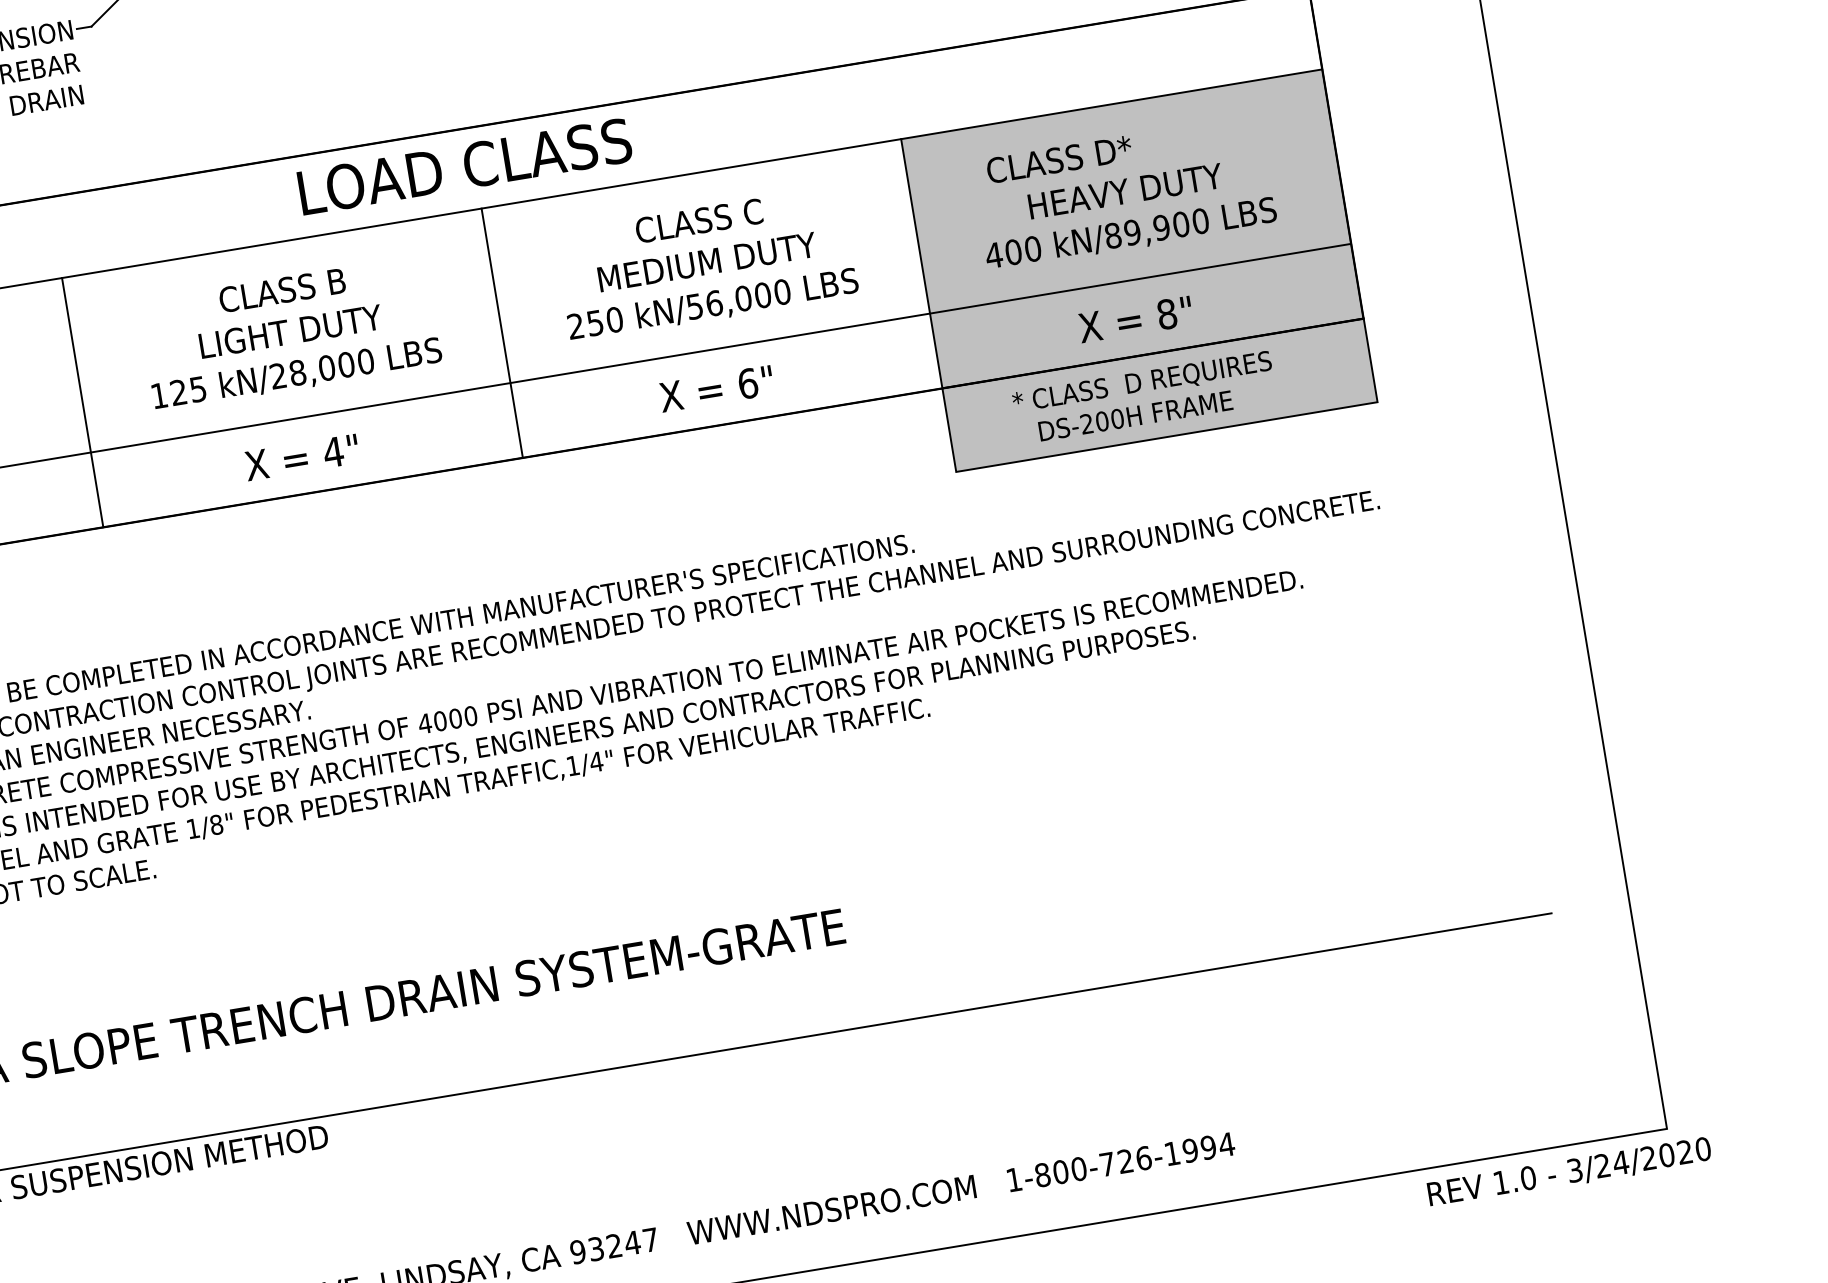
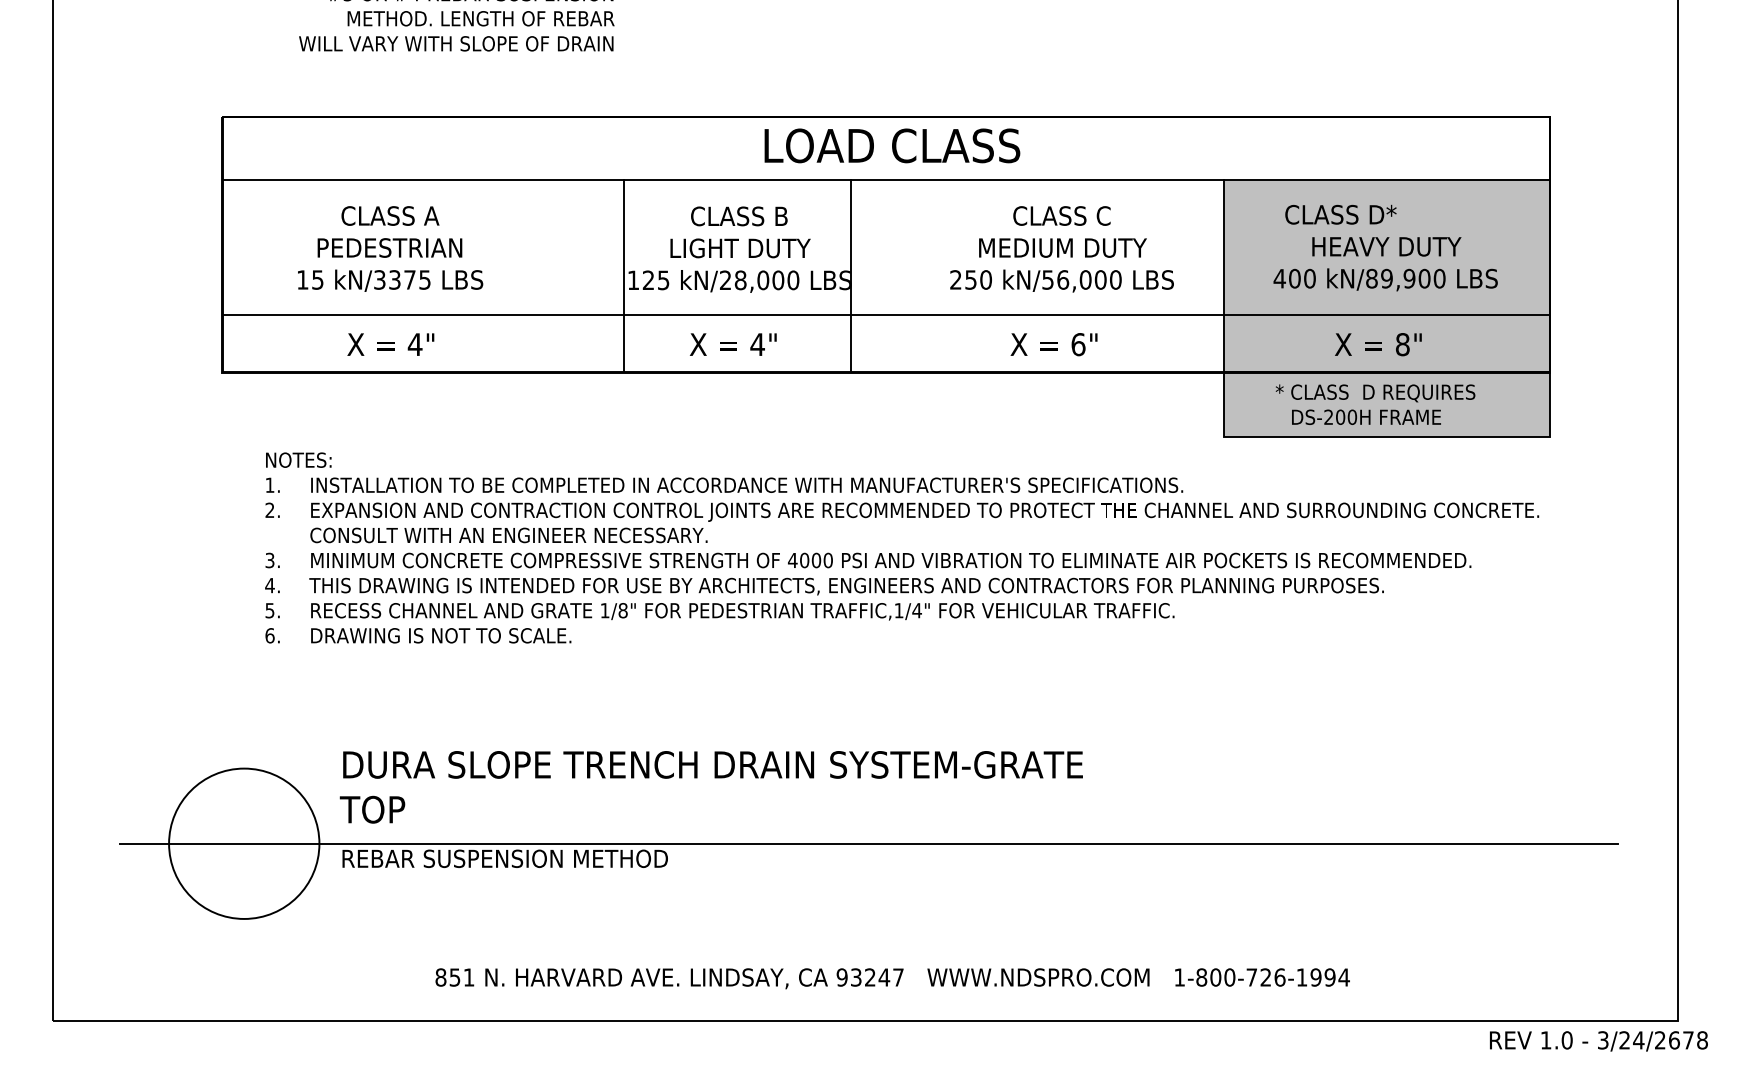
line: (501, 332) -> (850, 275), moved
line: (81, 402) -> (623, 275), moved
text: (1685, 1152) -> (1688, 1040), 3/24/2020 -> 3/24/2678

